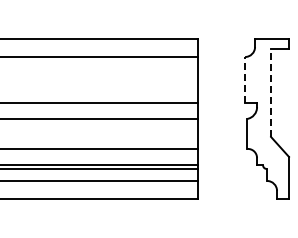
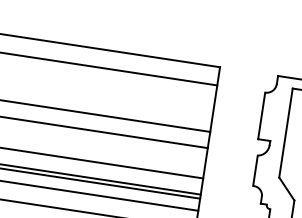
line: (245, 80) -> (262, 116), dashed -> solid
line: (271, 93) -> (286, 133), dashed -> solid

